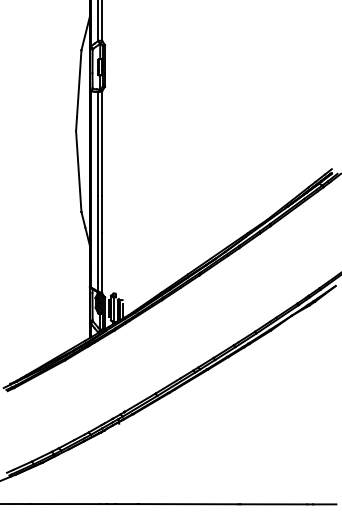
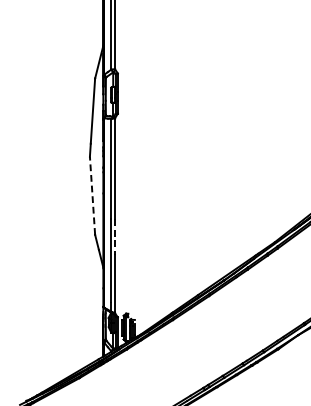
line: (78, 171) -> (92, 195), solid -> dashed
line: (102, 214) -> (115, 237), solid -> dashed

